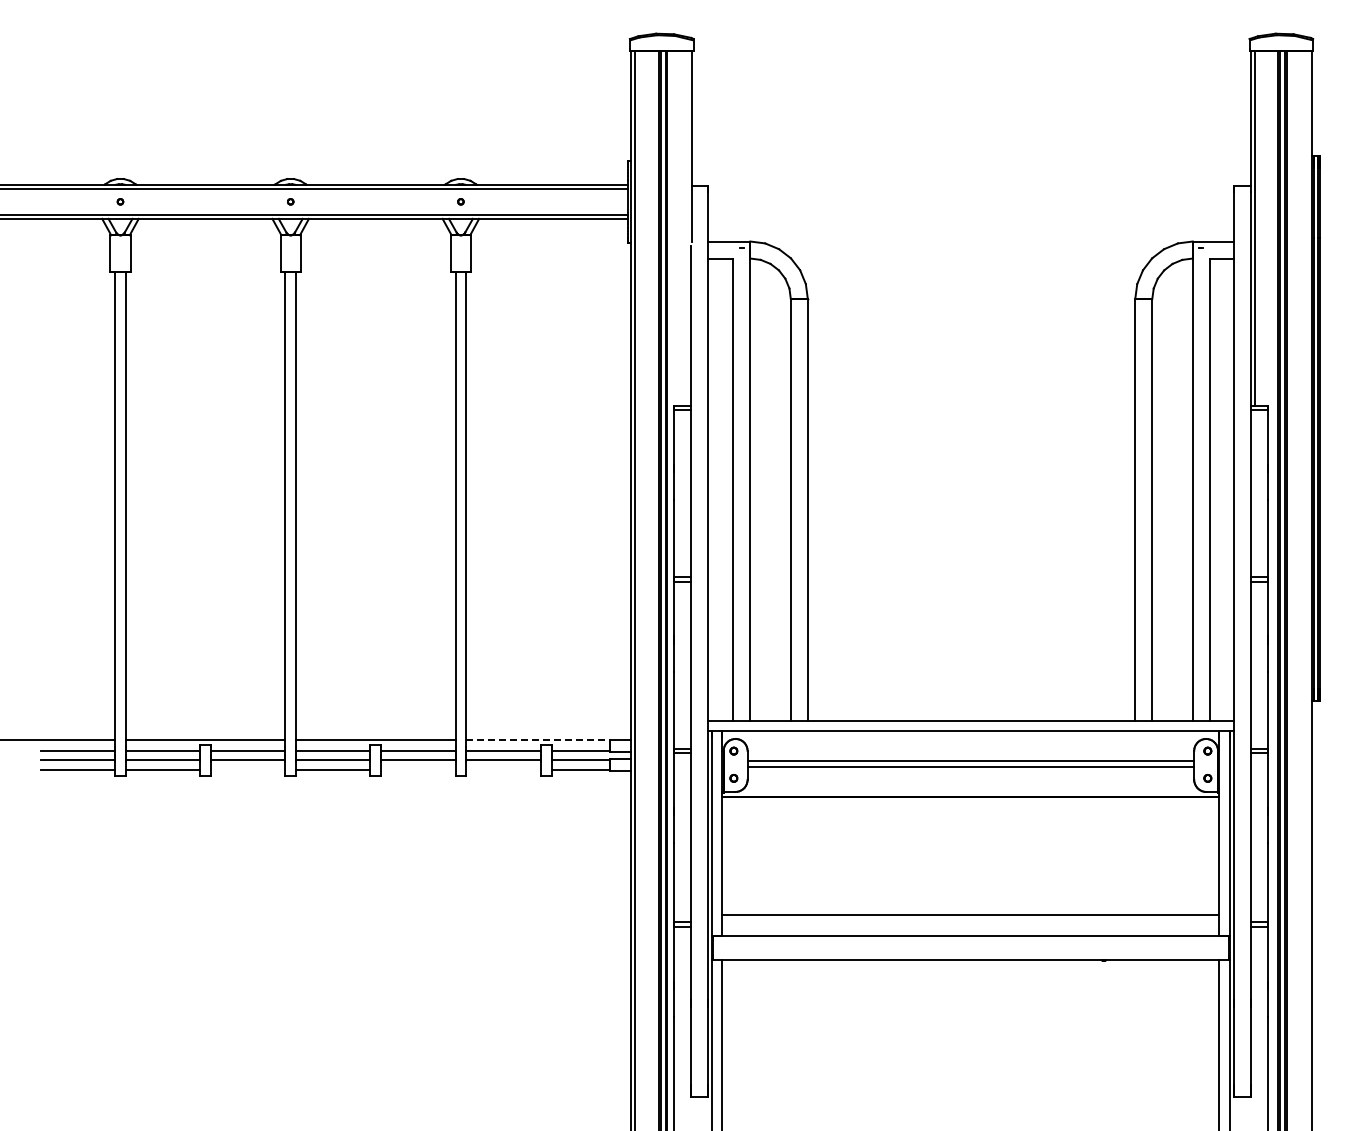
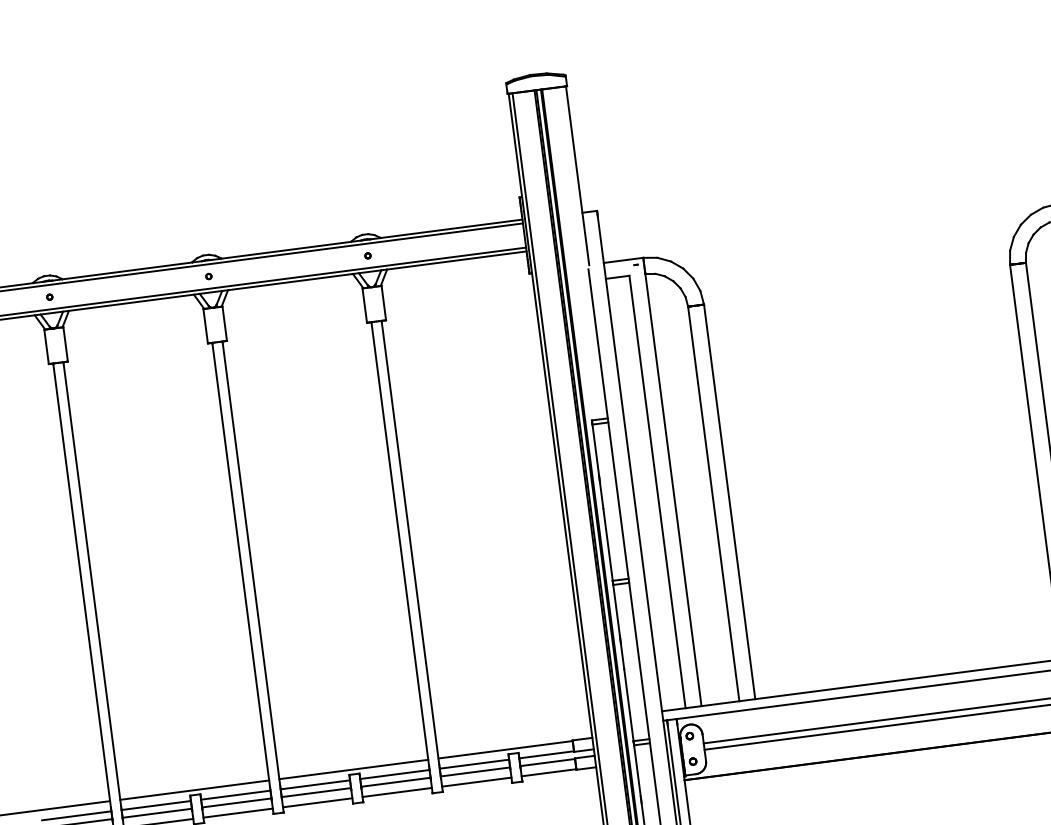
line: (538, 740) -> (505, 749), dashed -> solid
line: (248, 770) -> (238, 813), added
line: (418, 770) -> (397, 792), added
line: (503, 770) -> (476, 782), added

